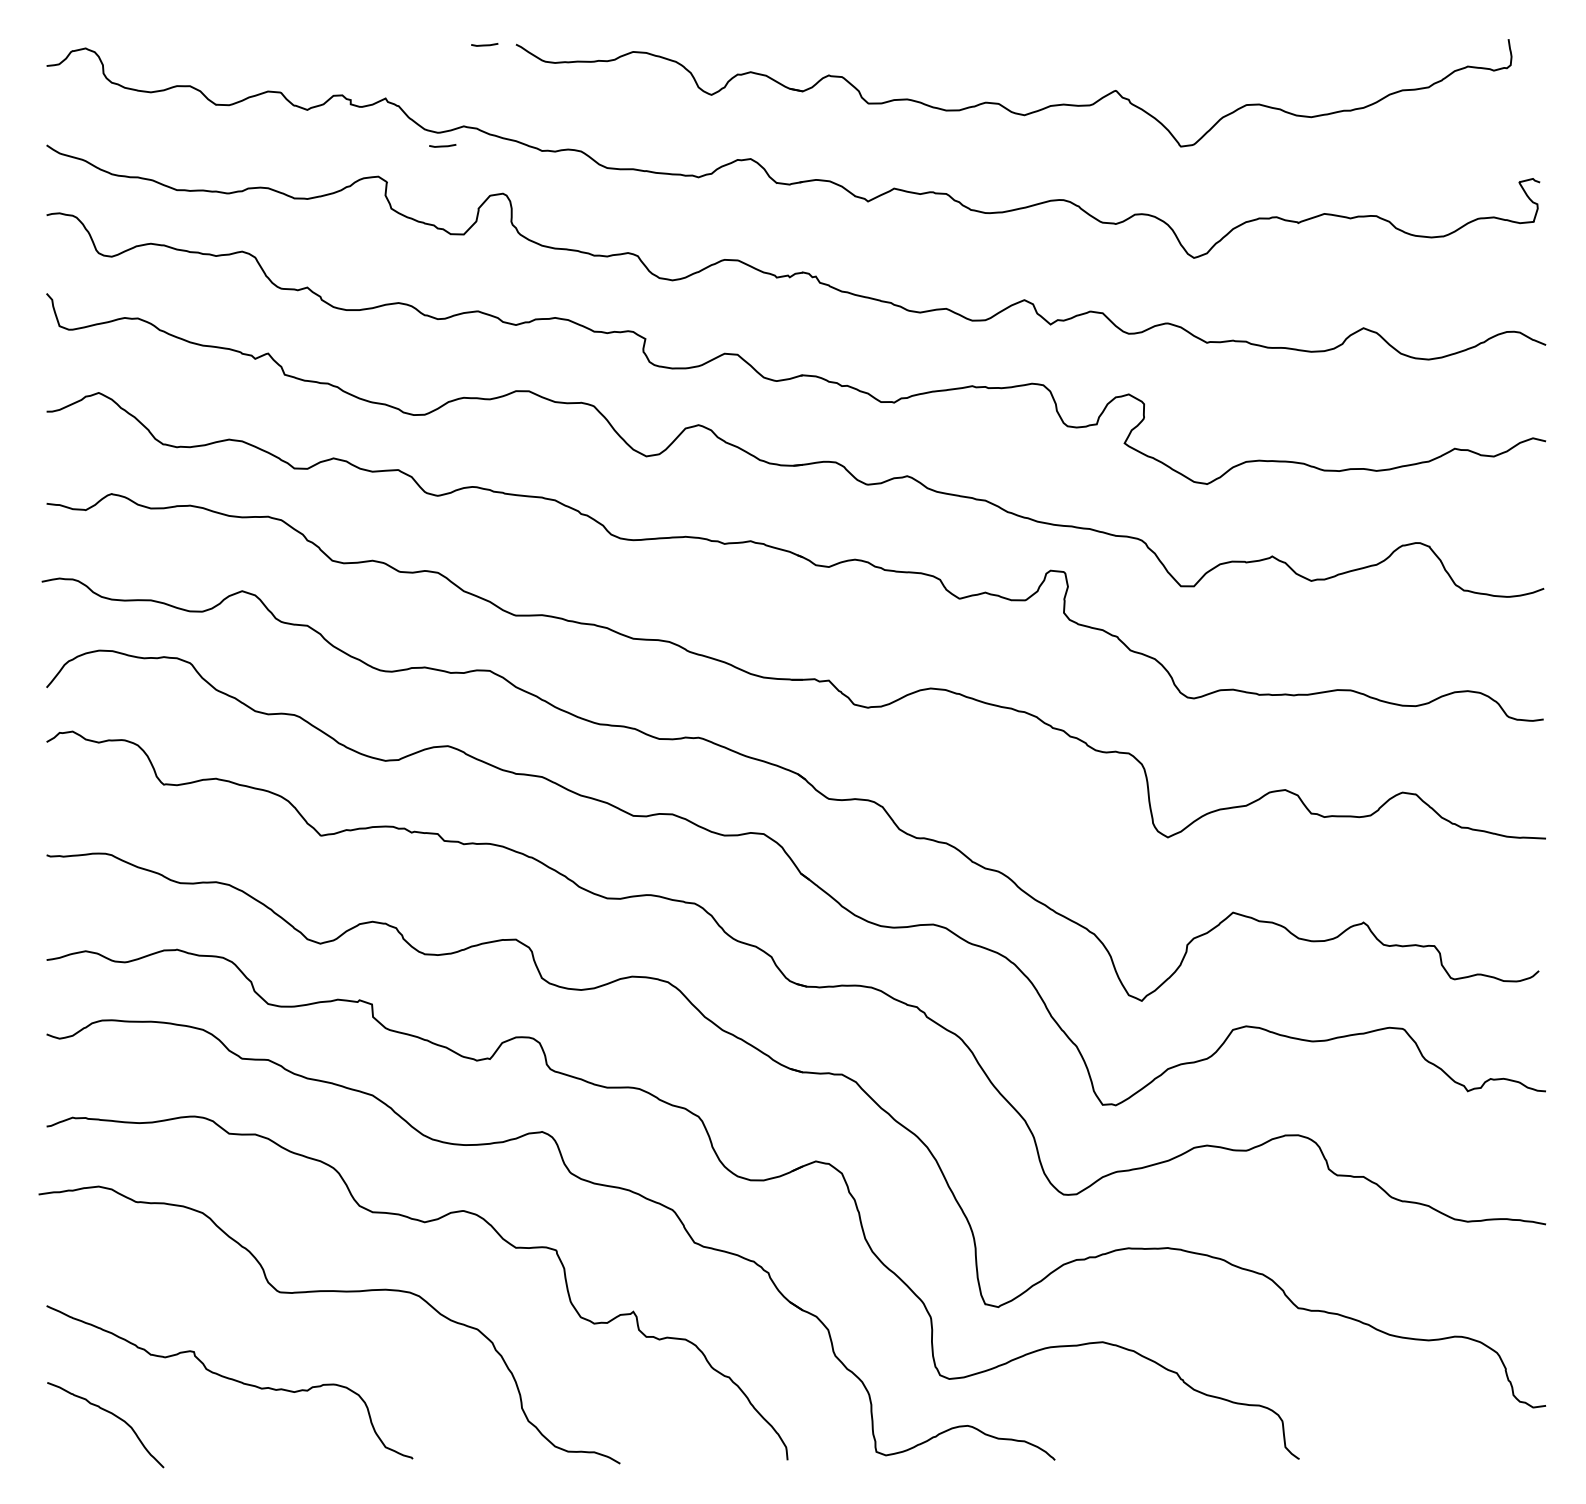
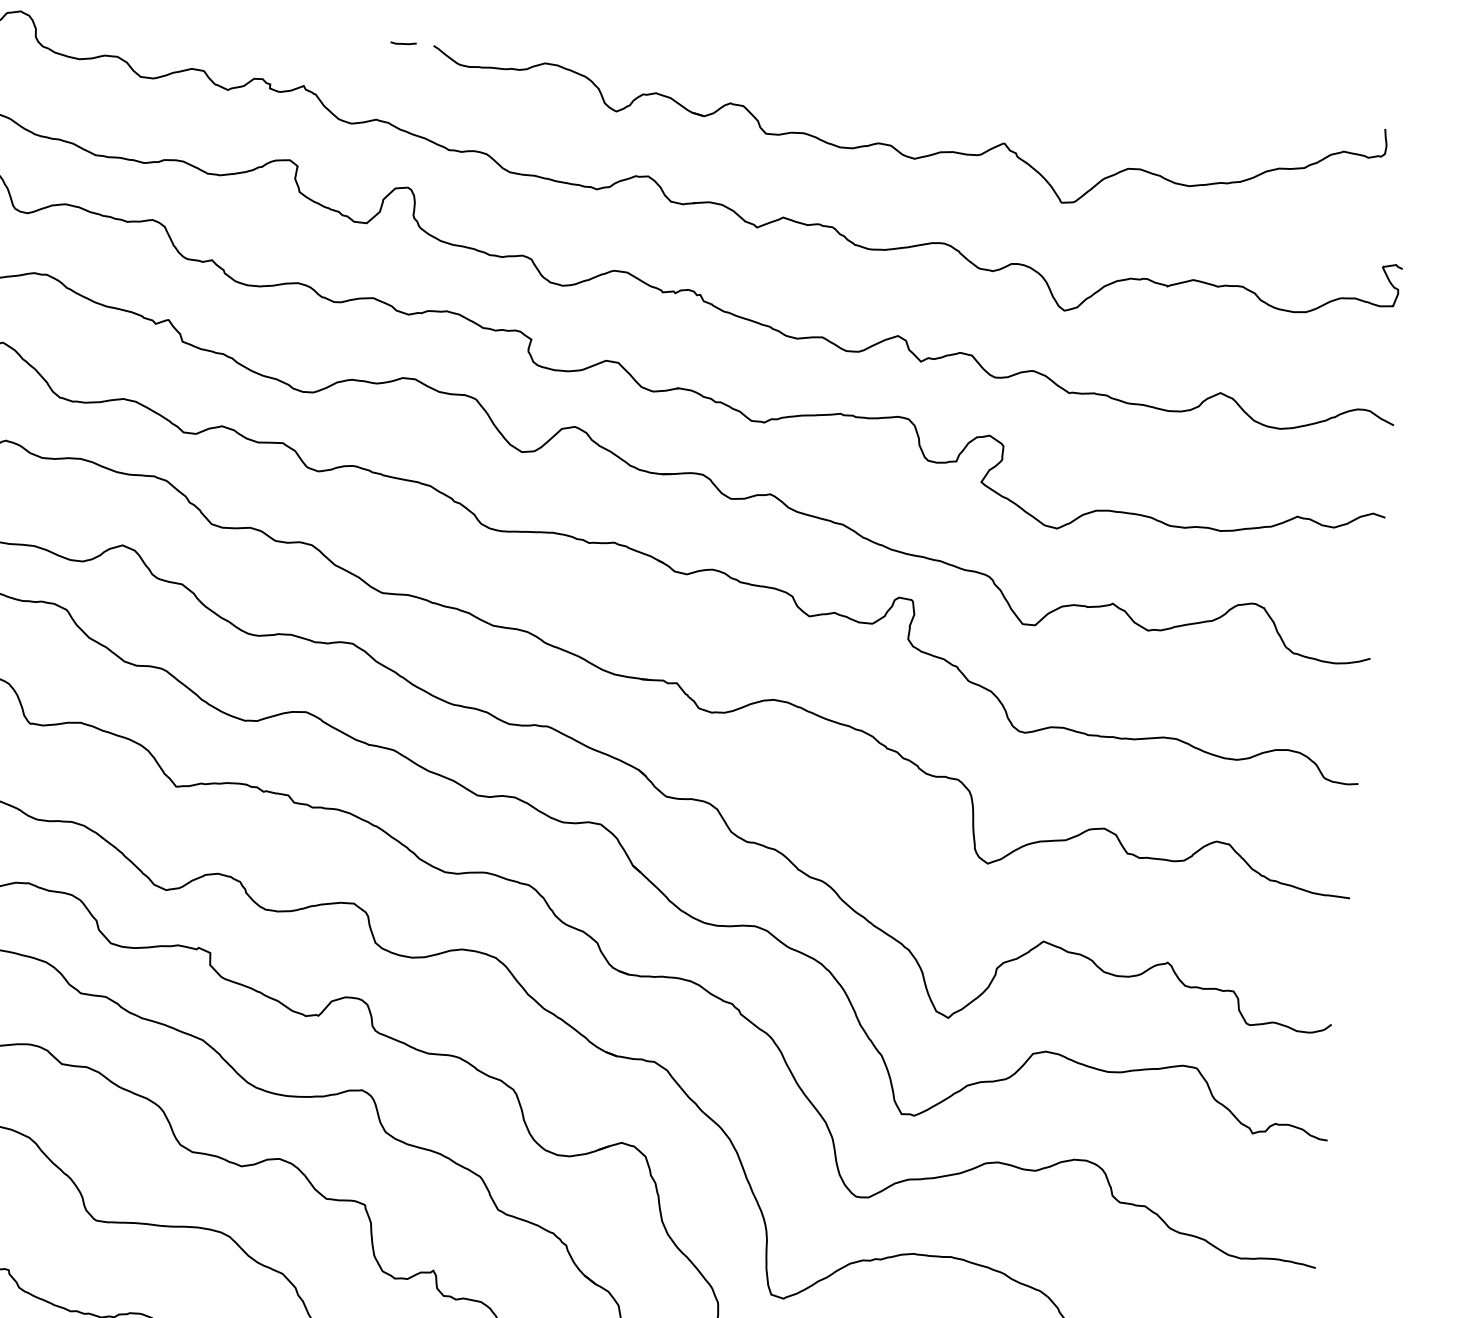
line: (442, 145) -> (354, 136), removed

